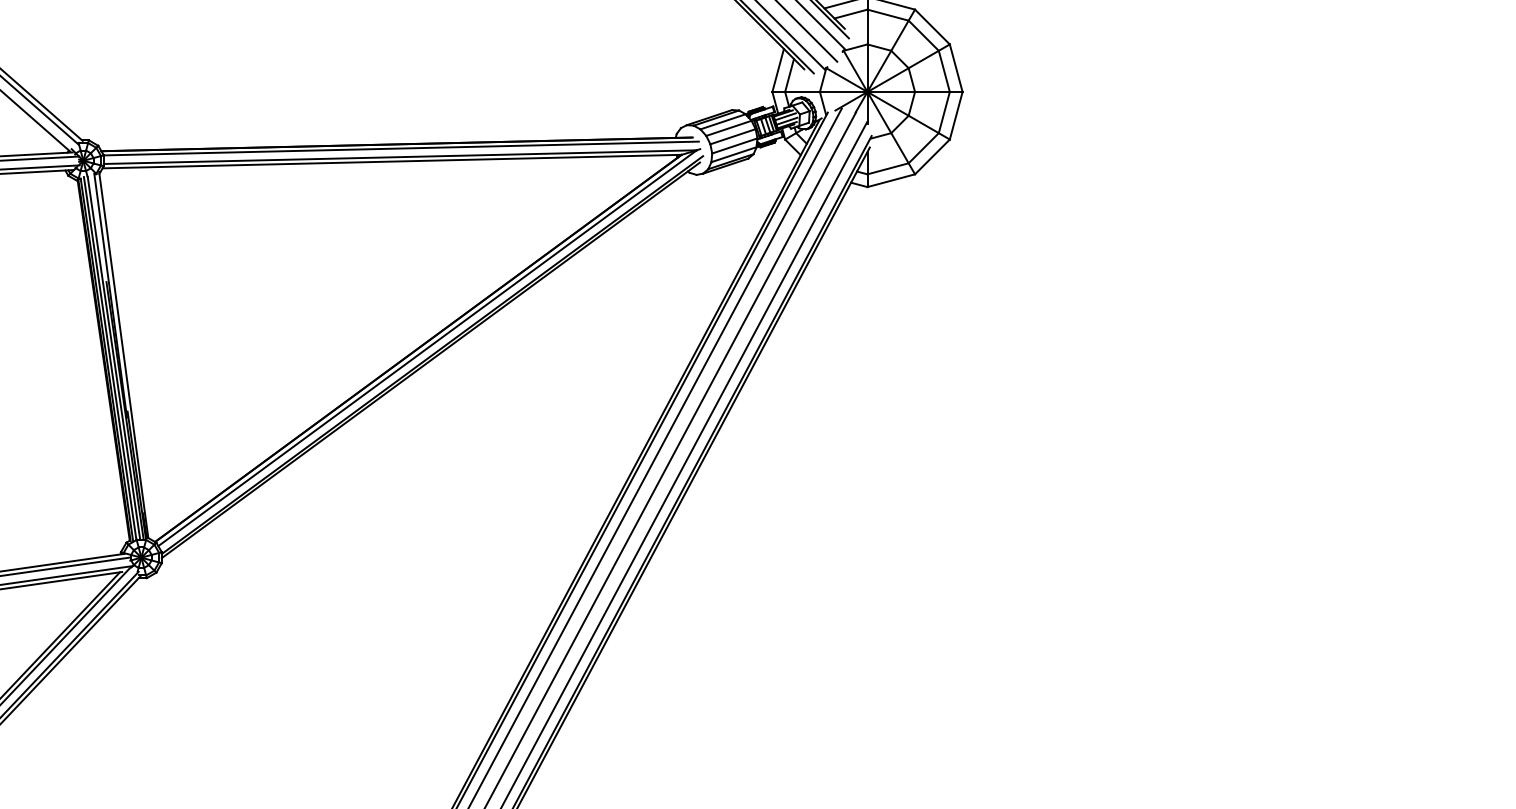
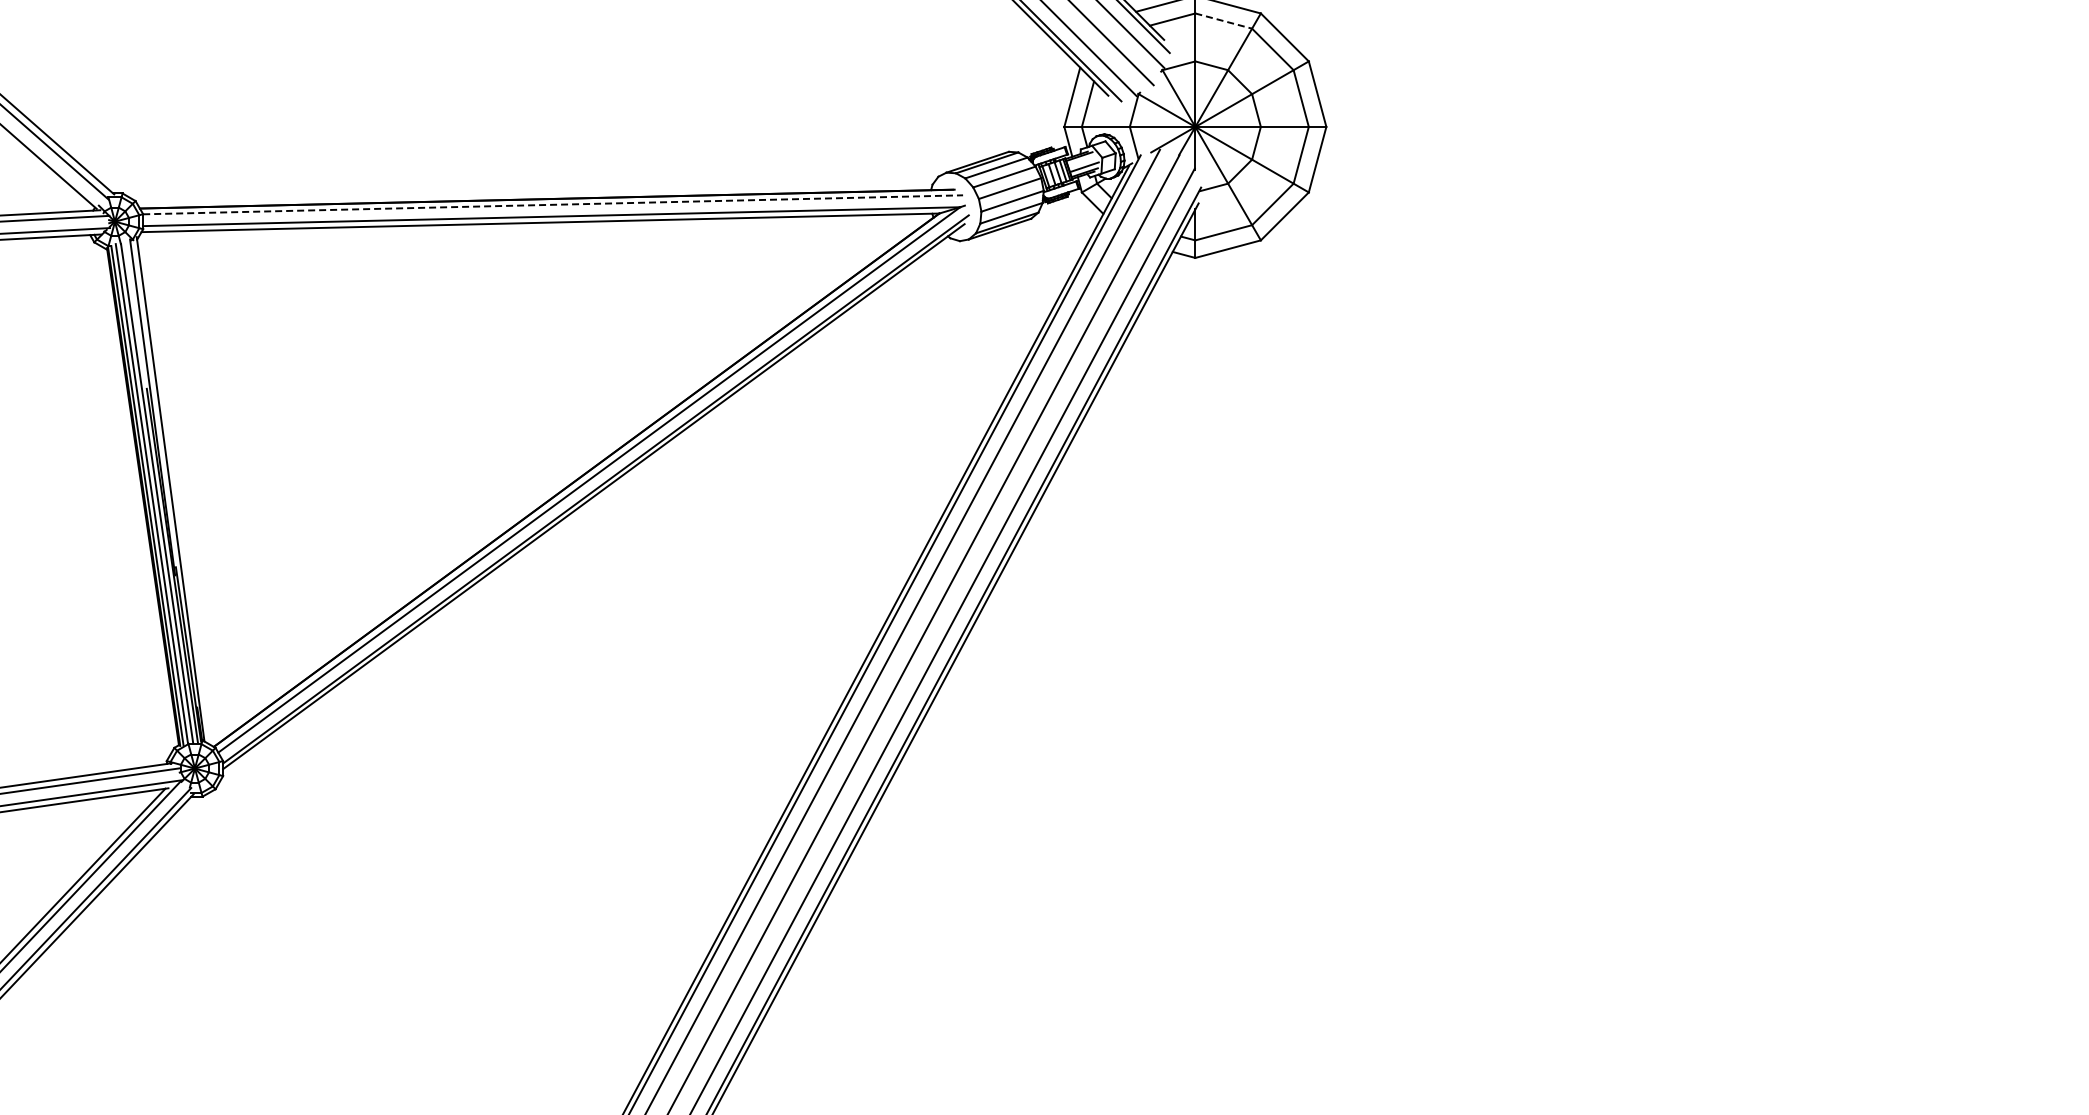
line: (888, 15) -> (1224, 21), solid -> dashed
line: (784, 116) -> (1081, 160), removed
line: (401, 148) -> (553, 204), solid -> dashed

